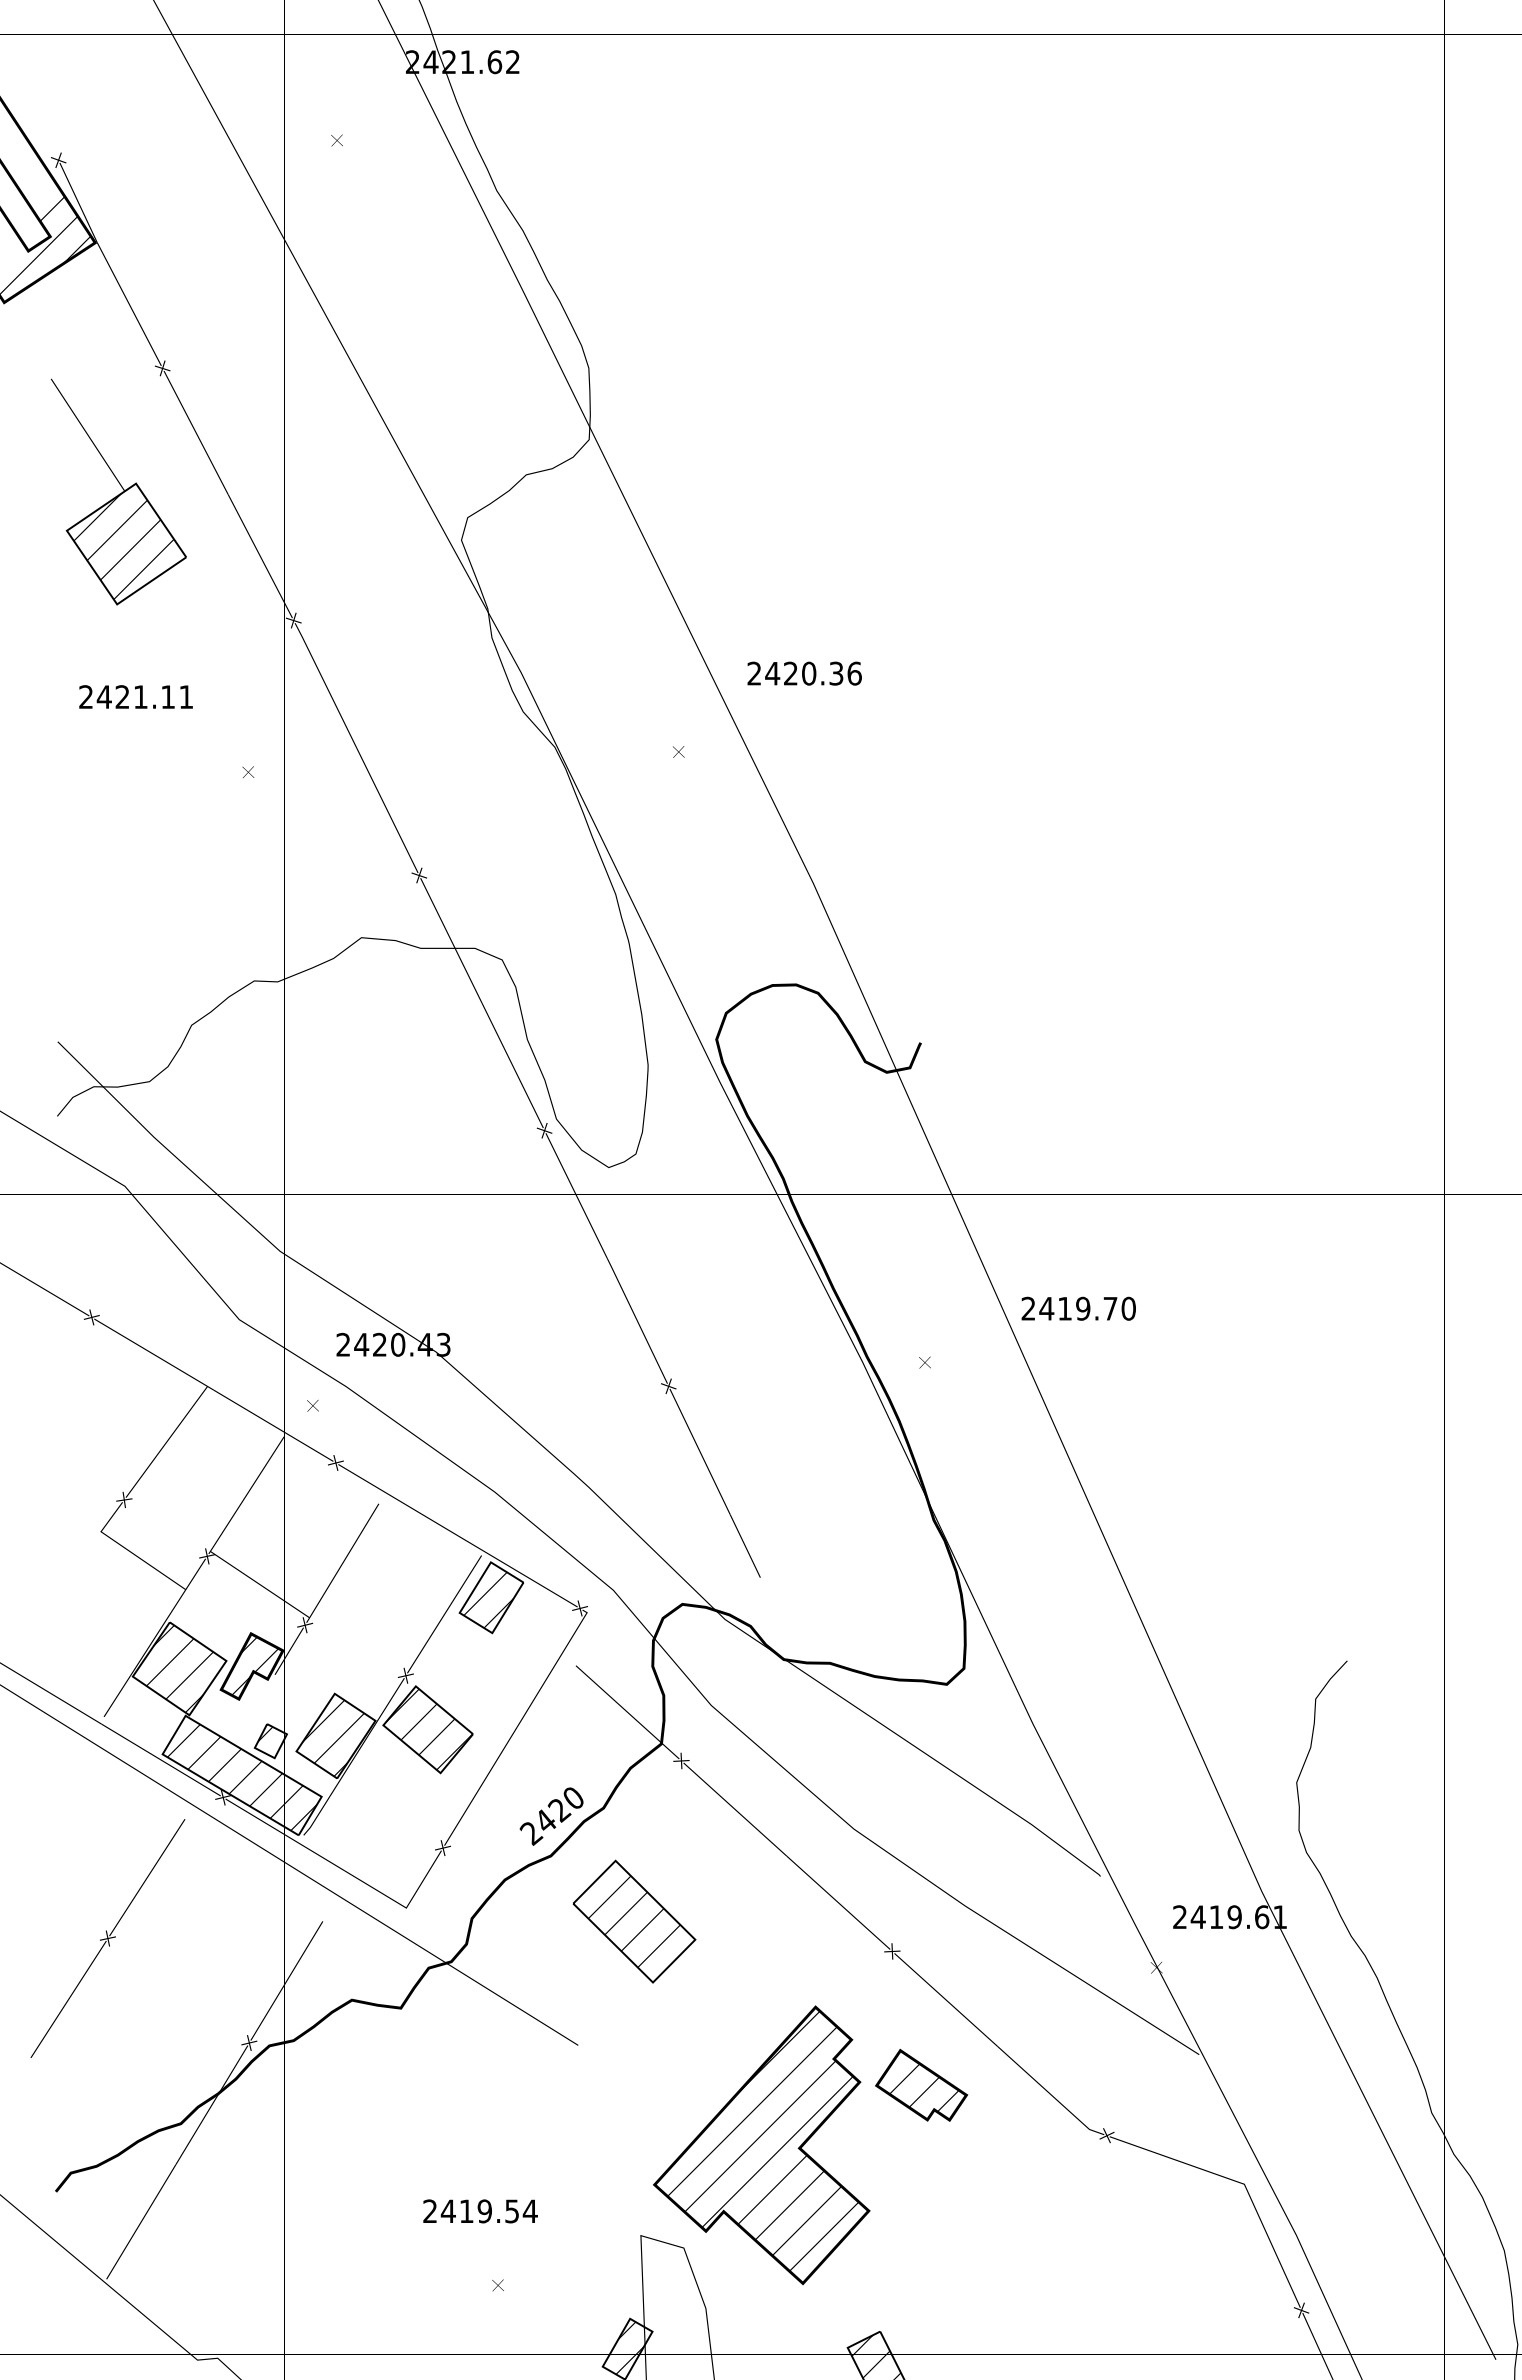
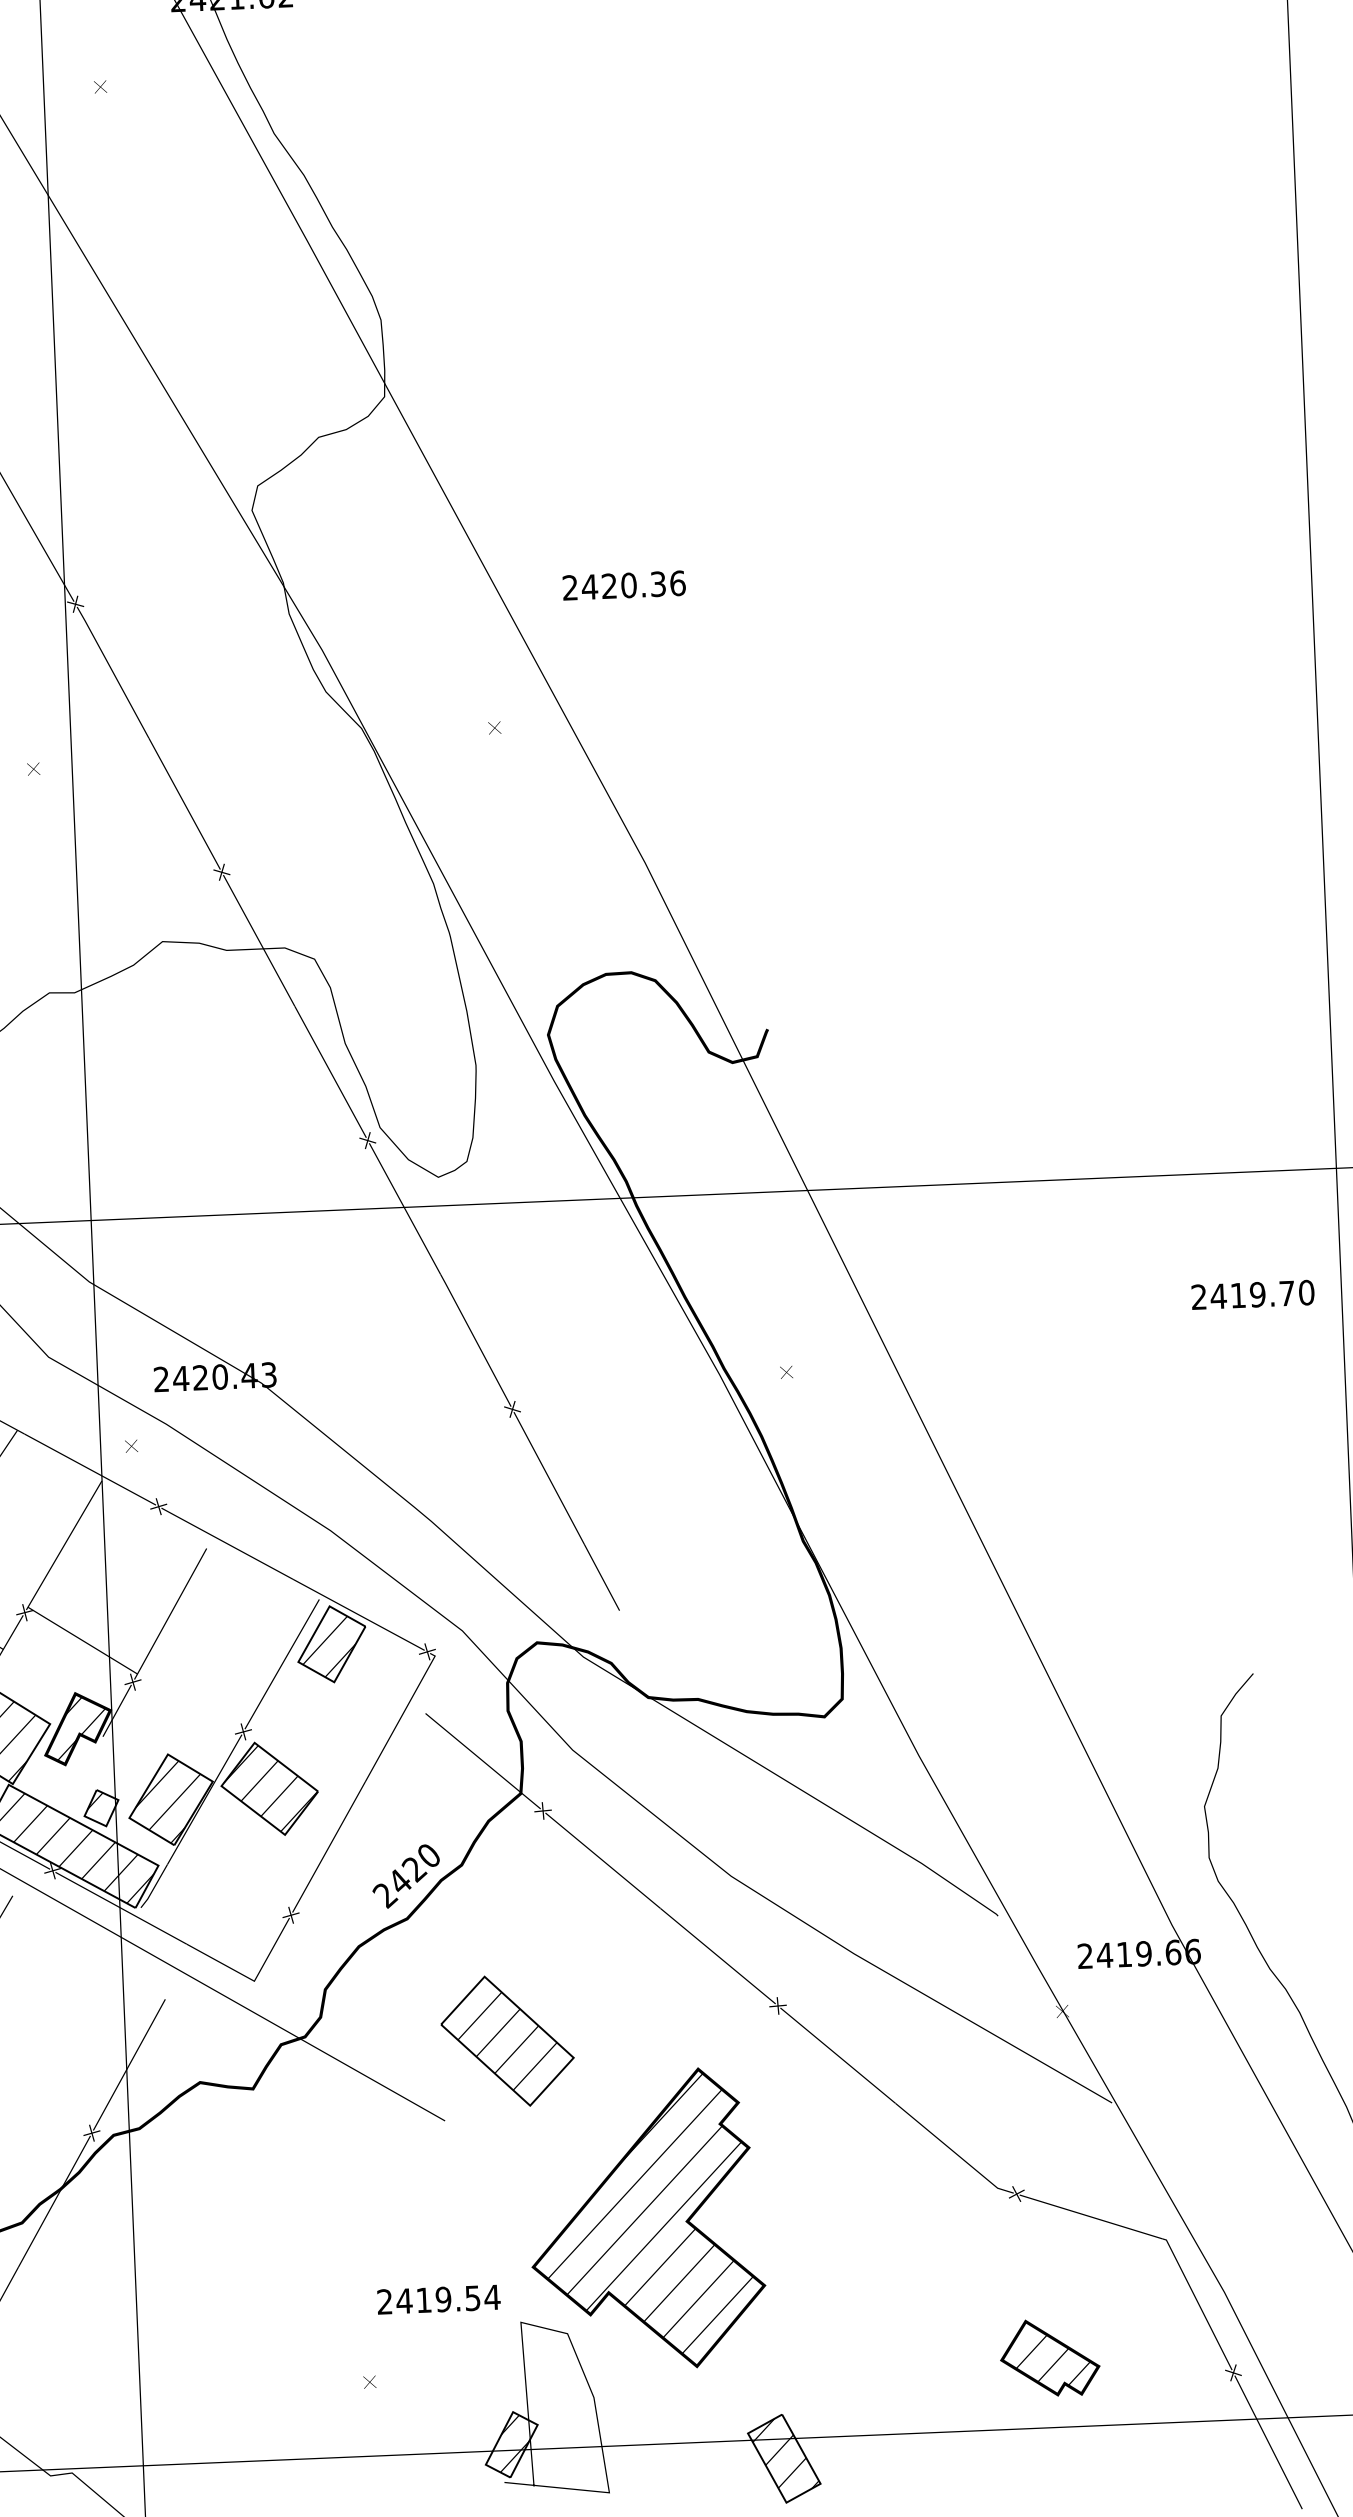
text: (804, 673) -> (624, 585), moved
text: (1078, 1308) -> (1252, 1294), moved
text: (1280, 1917) -> (1193, 1952), 2419.61 -> 2419.66
part: (634, 1921) -> (507, 2041), moved
part: (921, 2084) -> (1049, 2357), moved
text: (480, 2211) -> (438, 2299), moved

